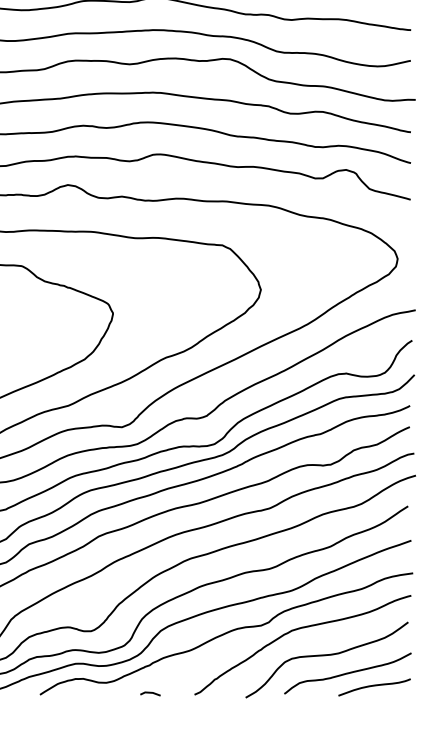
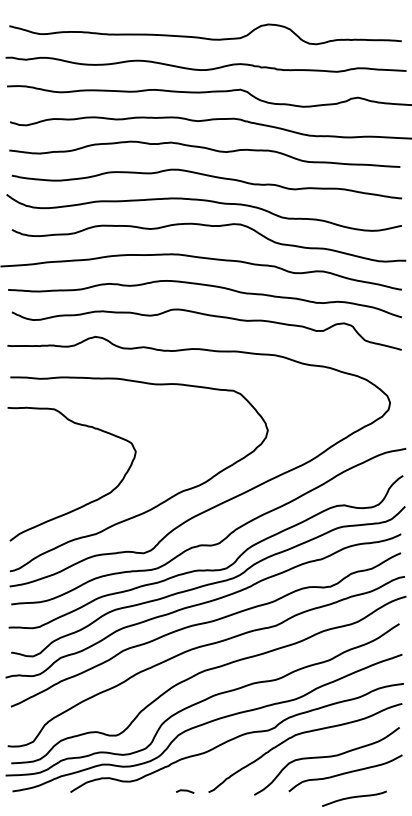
curve: (374, 685) -> (354, 797), moved
line: (150, 693) -> (185, 791), moved

